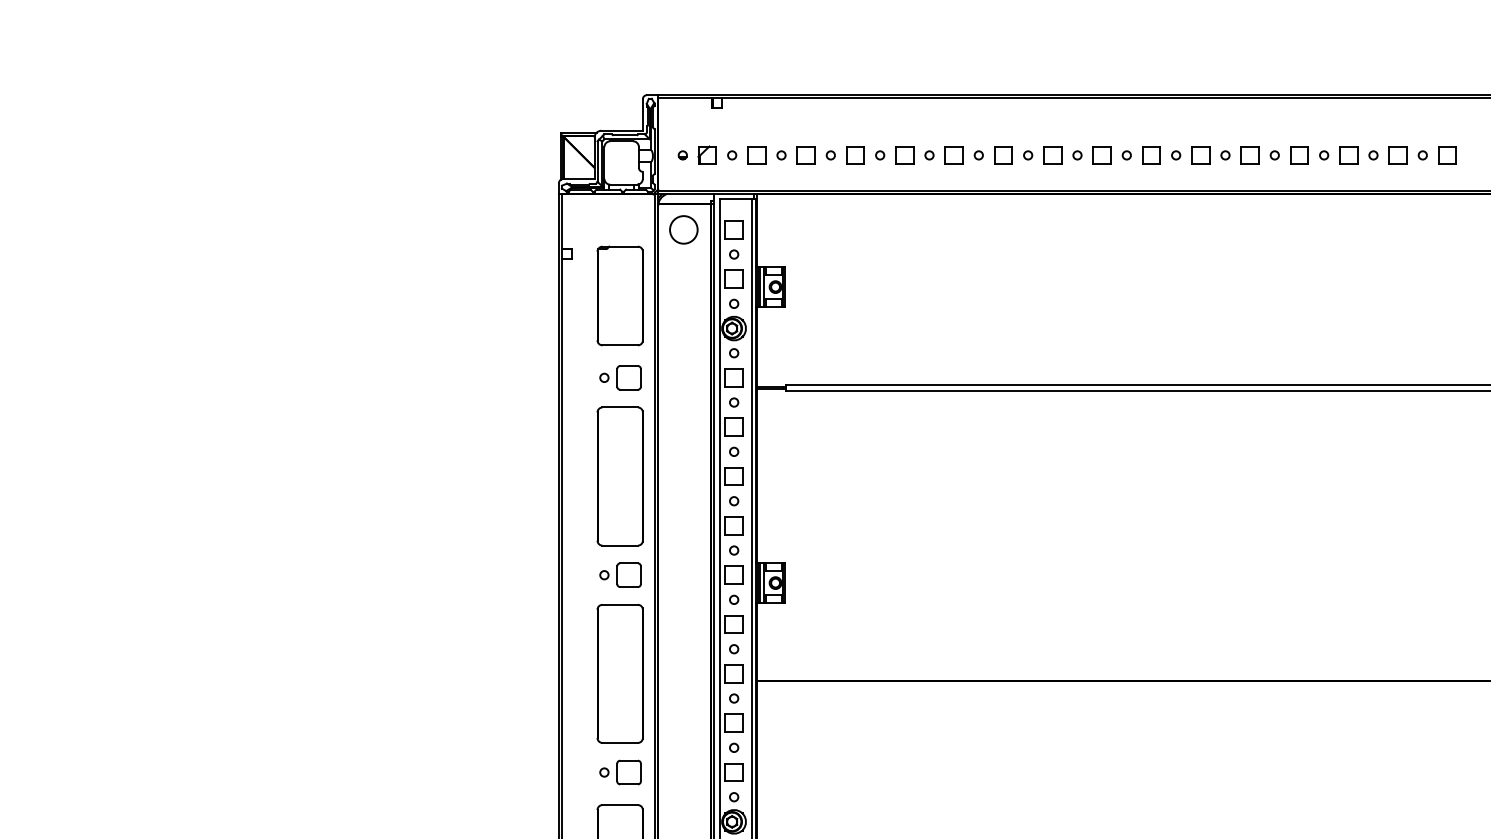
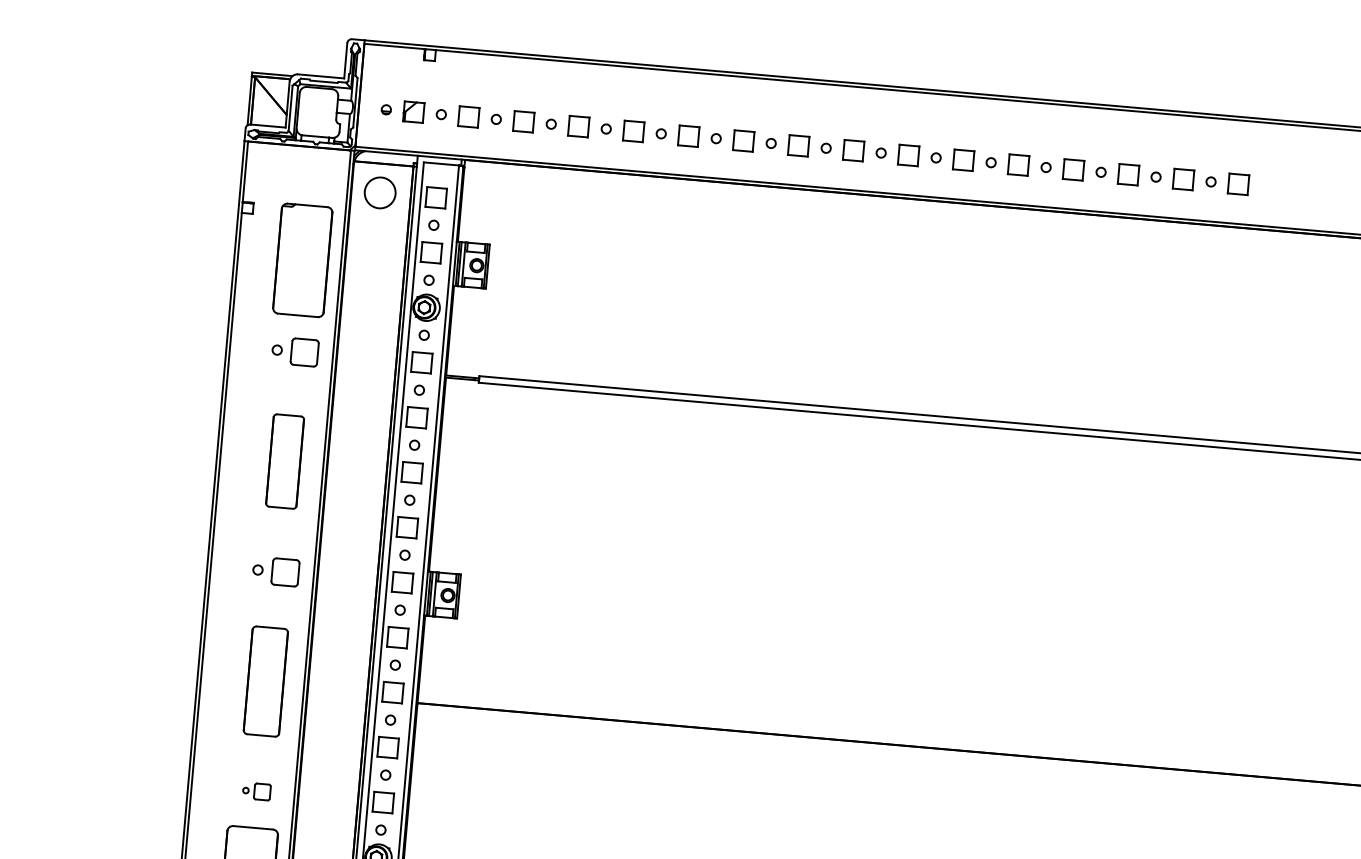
part: (619, 476) -> (284, 461), size x0.6
part: (619, 673) -> (265, 681), size x0.7
part: (620, 772) -> (256, 791), size x0.6

